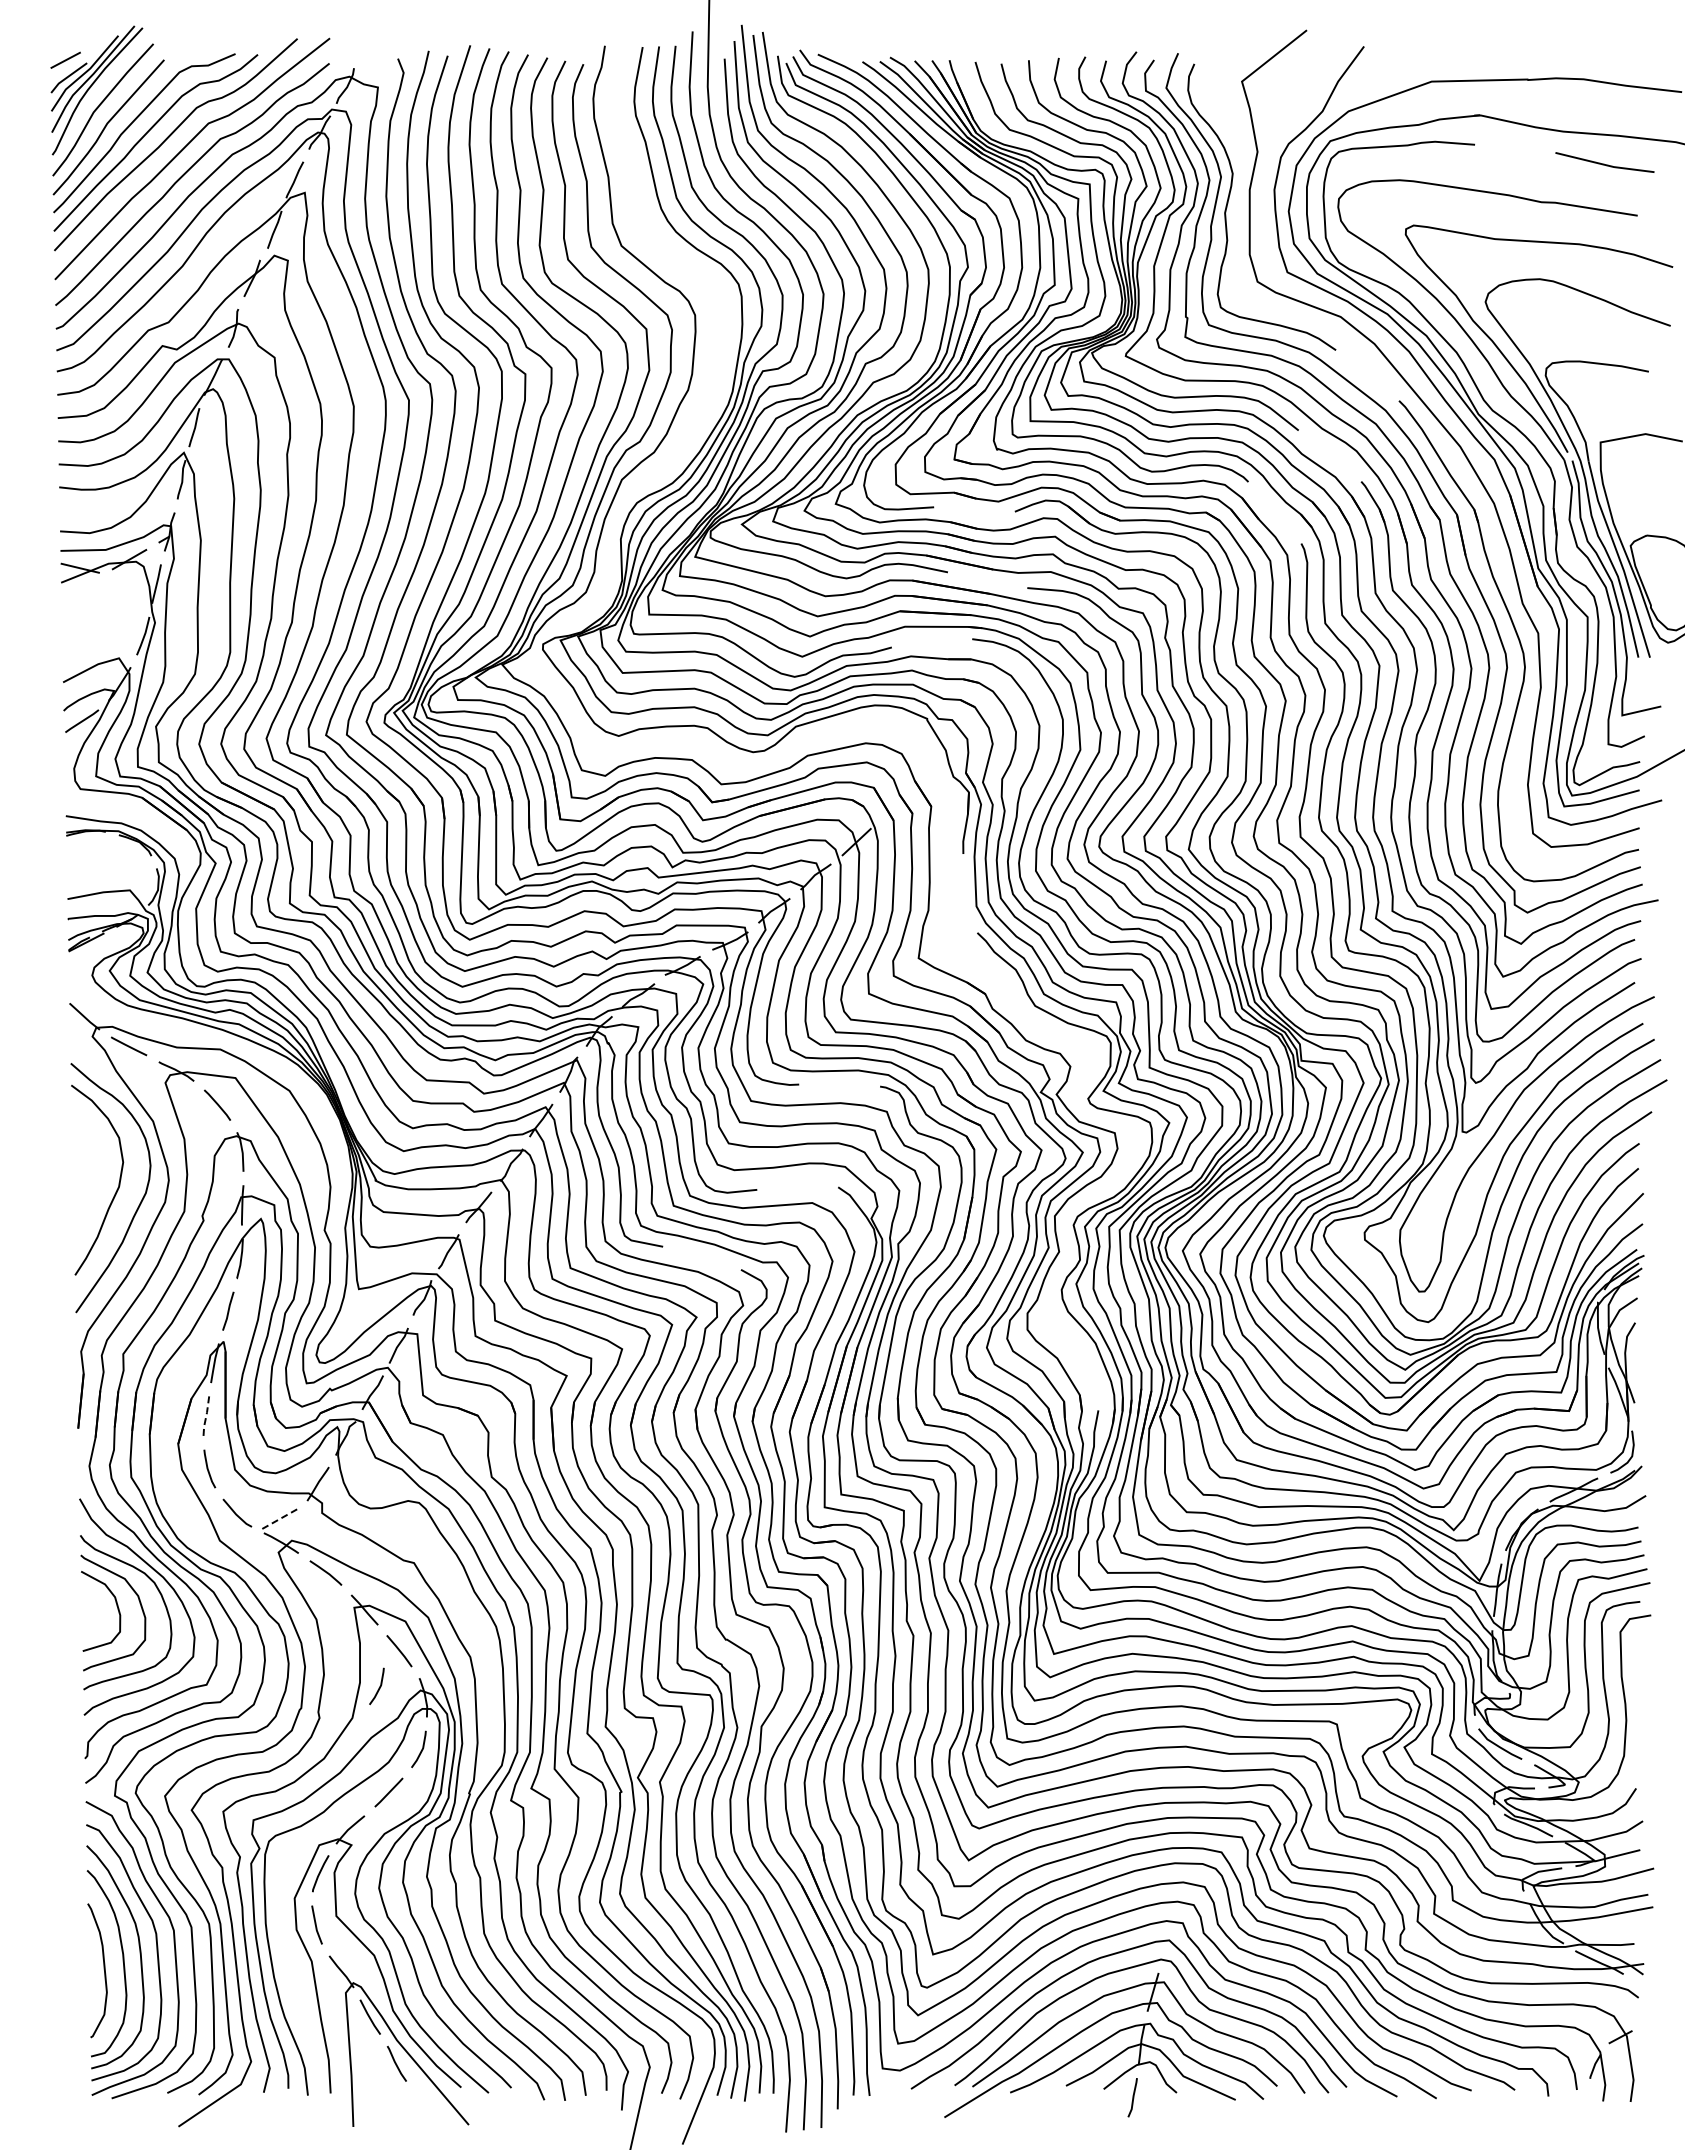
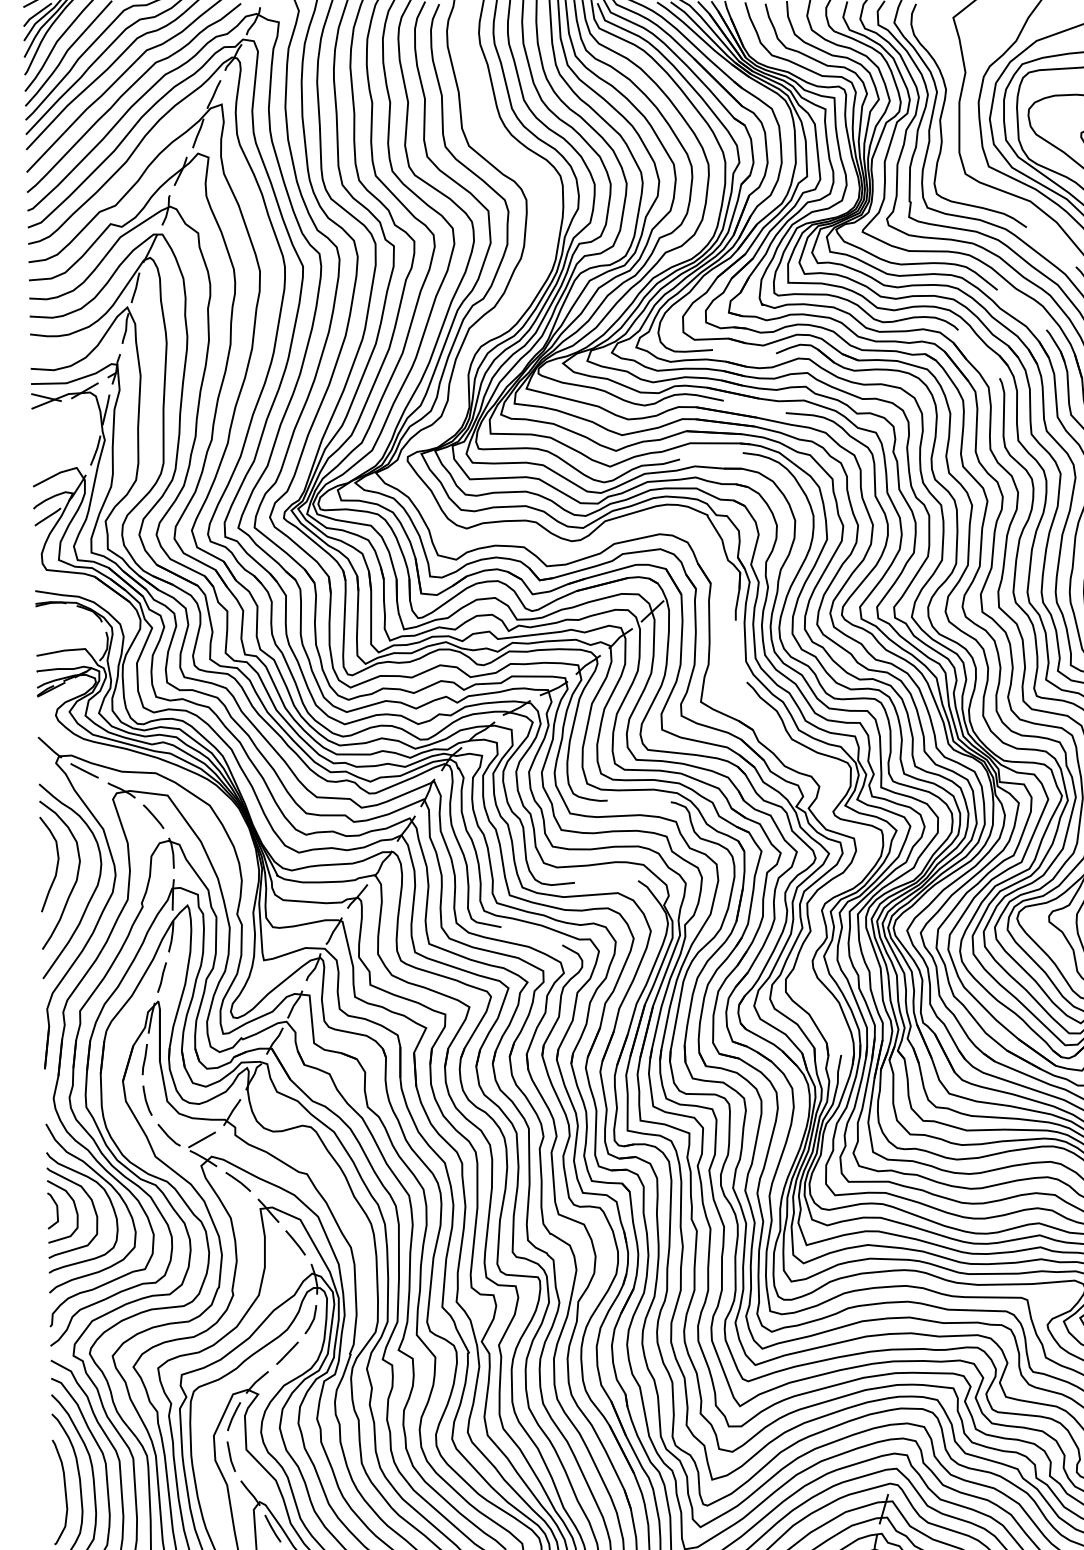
curve: (93, 1166) -> (56, 864), added
line: (206, 1416) -> (145, 1059), dashed -> solid
line: (279, 1519) -> (202, 1140), dashed -> solid
line: (93, 1609) -> (56, 1210), added
line: (378, 1688) -> (279, 1272), removed

